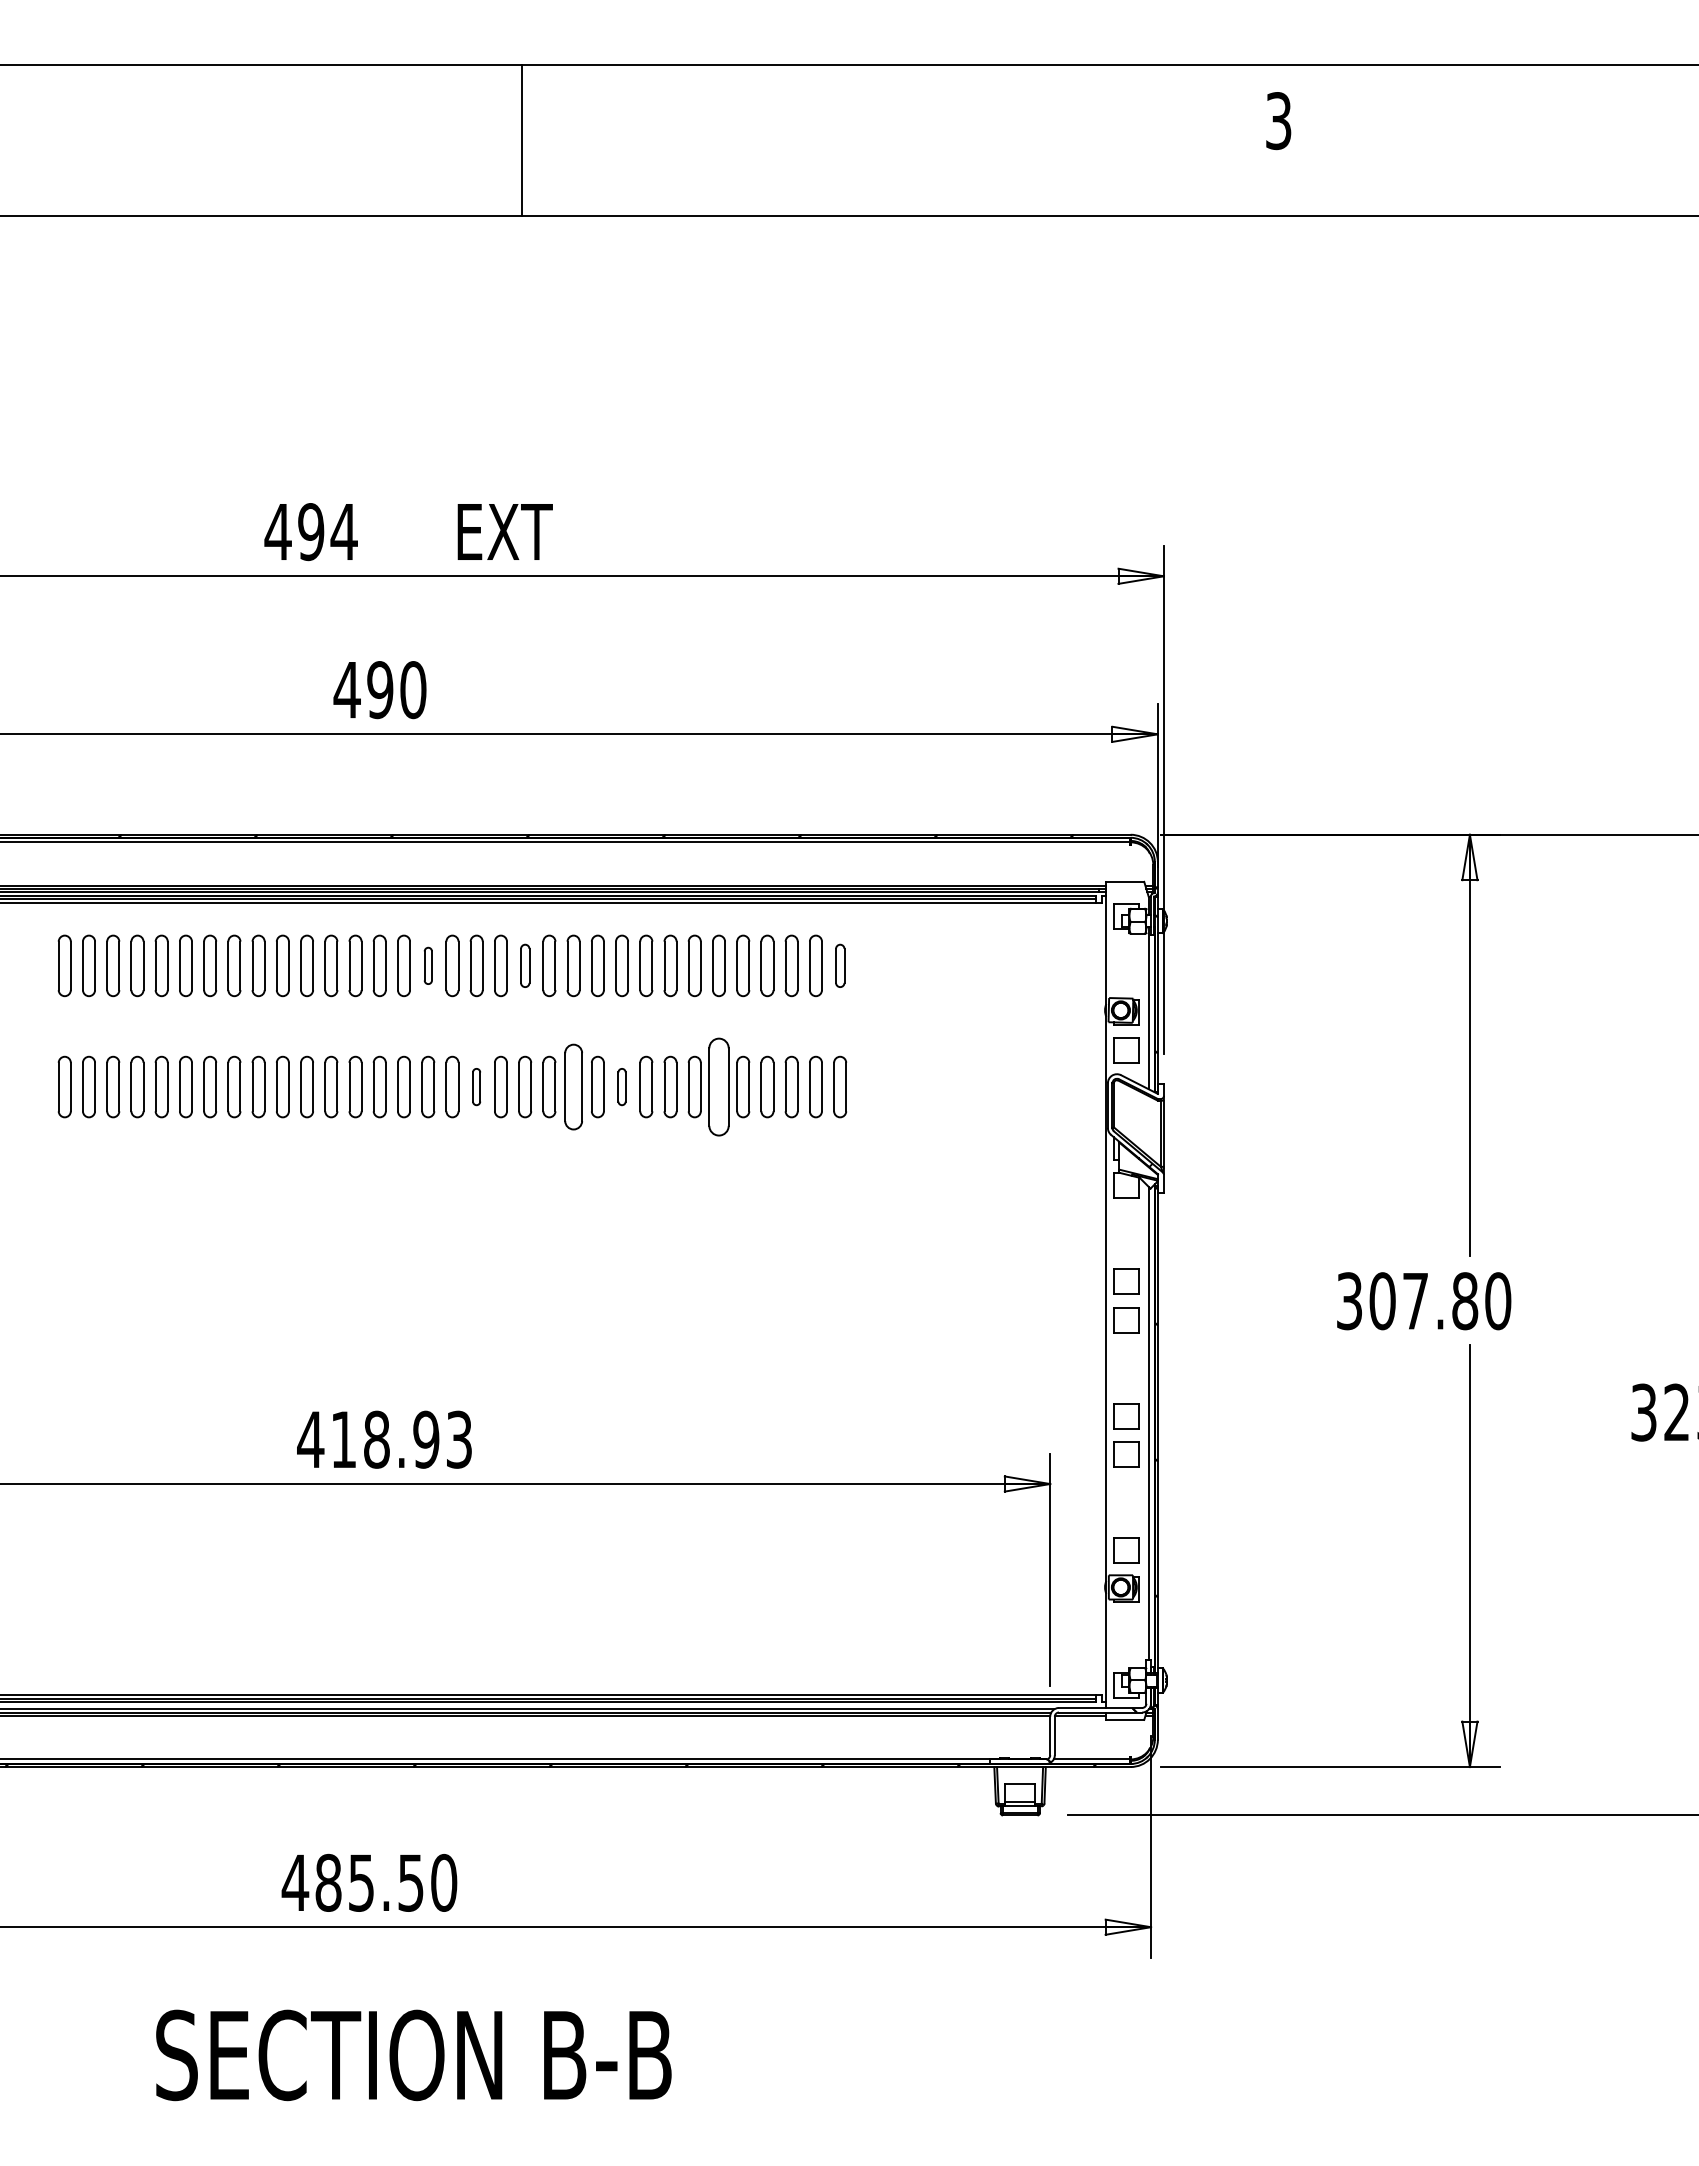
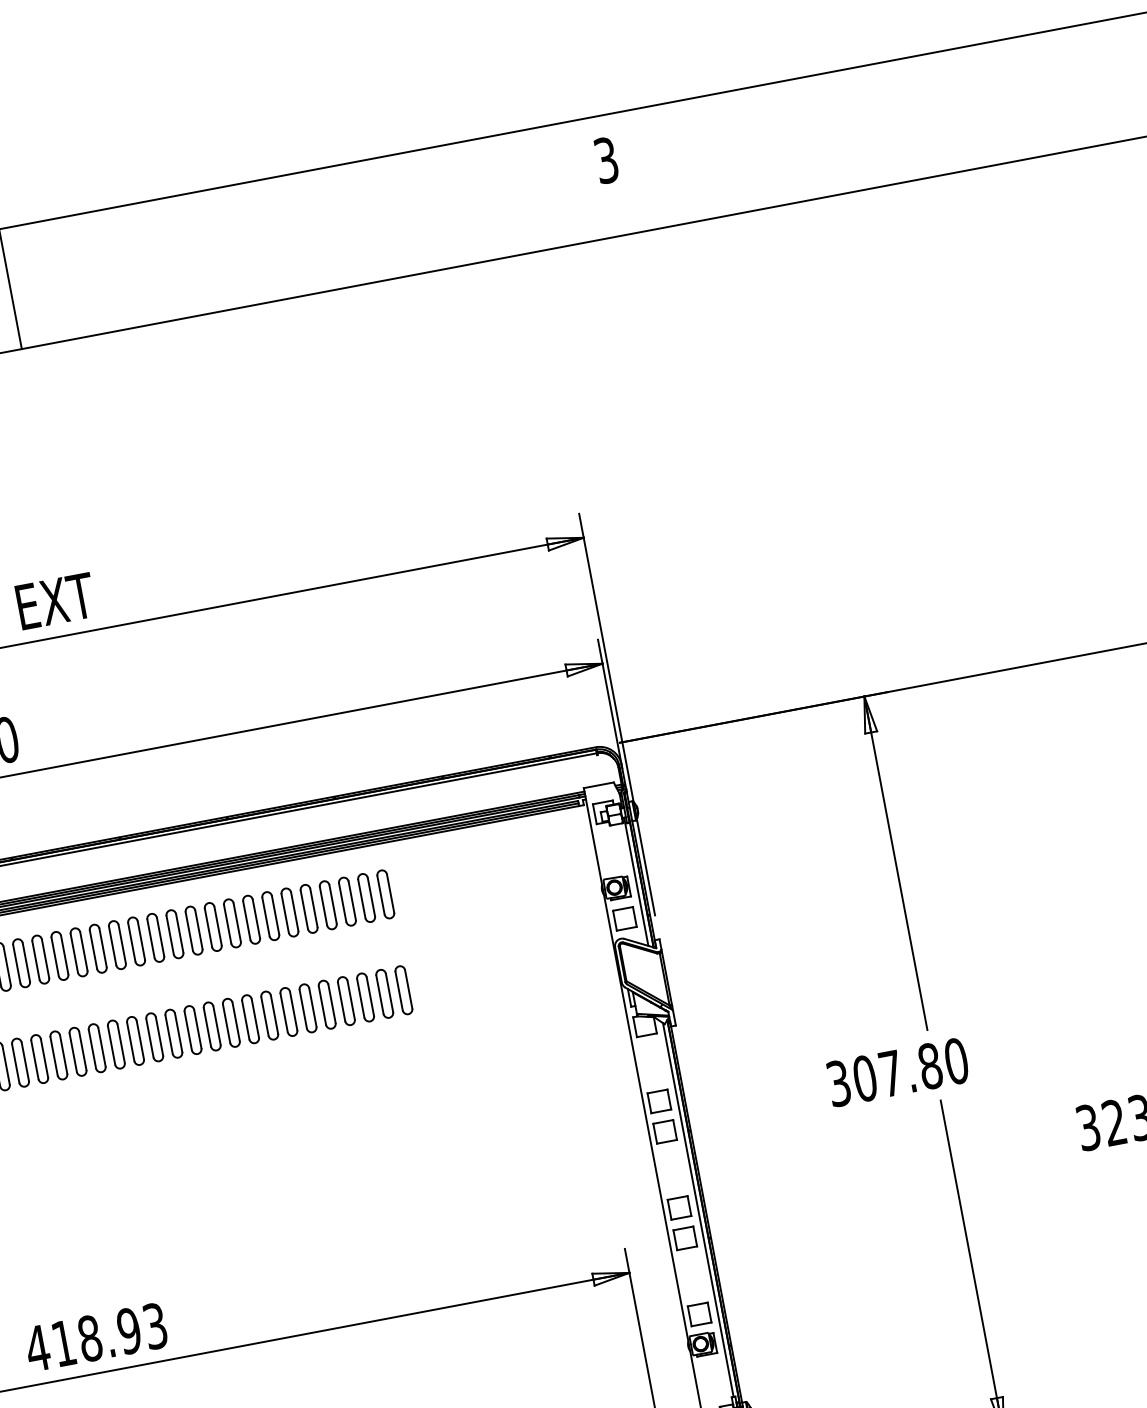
part: (428, 965) -> (60, 955), size x1.67
part: (525, 965) -> (136, 941), size x1.43
part: (840, 965) -> (386, 894), size x1.43
part: (476, 1086) -> (116, 1044), size x1.67
part: (573, 1086) -> (192, 1029), size x0.71
part: (621, 1086) -> (230, 1022), size x1.67
part: (718, 1086) -> (307, 1008), size x0.62

